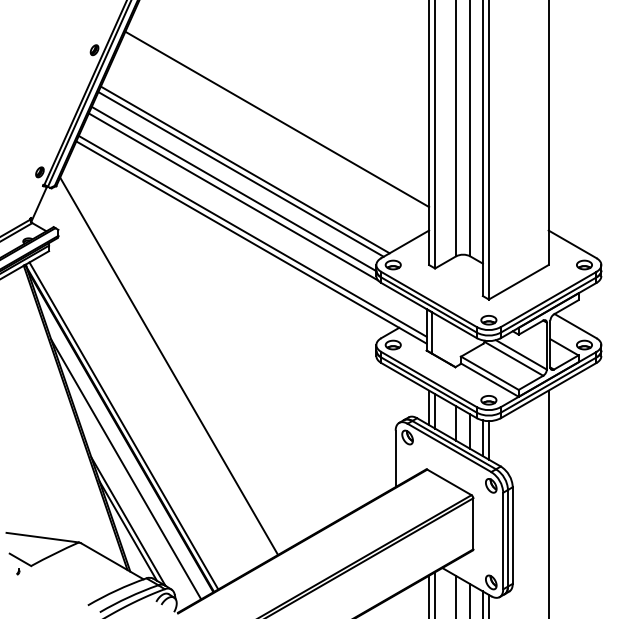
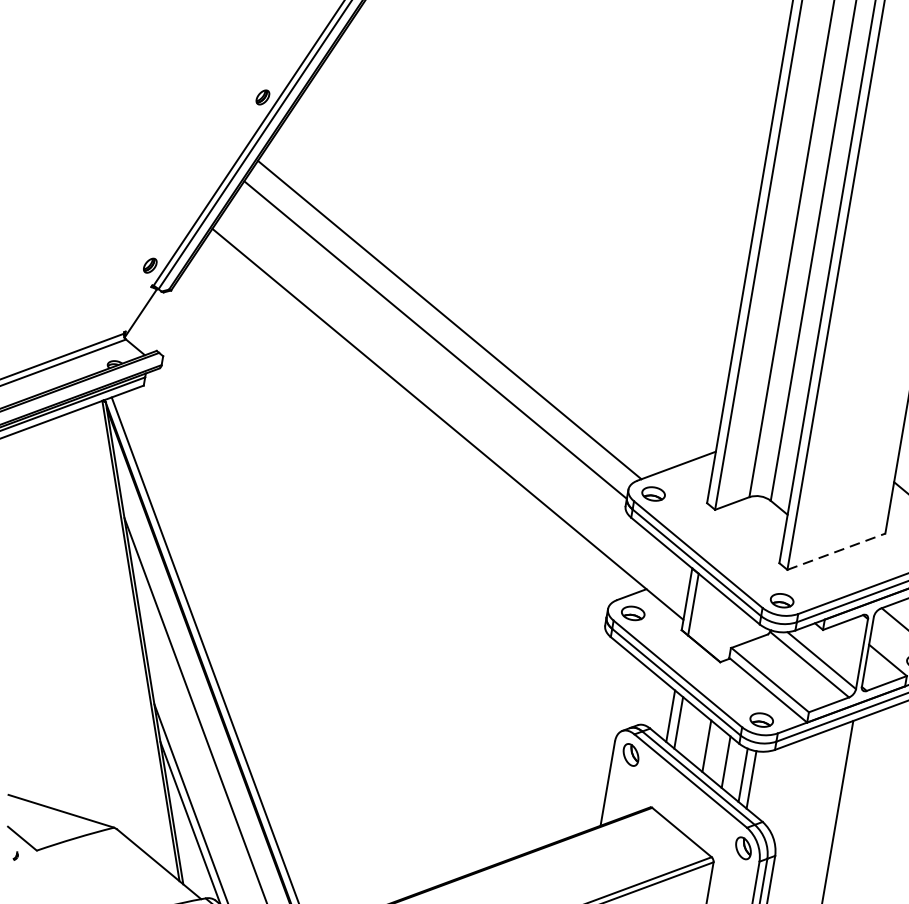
line: (277, 119) -> (518, 247), removed
line: (244, 169) -> (456, 313), removed
line: (233, 196) -> (432, 351), removed
line: (252, 235) -> (451, 414), removed
line: (519, 282) -> (837, 552), solid -> dashed
line: (169, 365) -> (294, 586), removed

